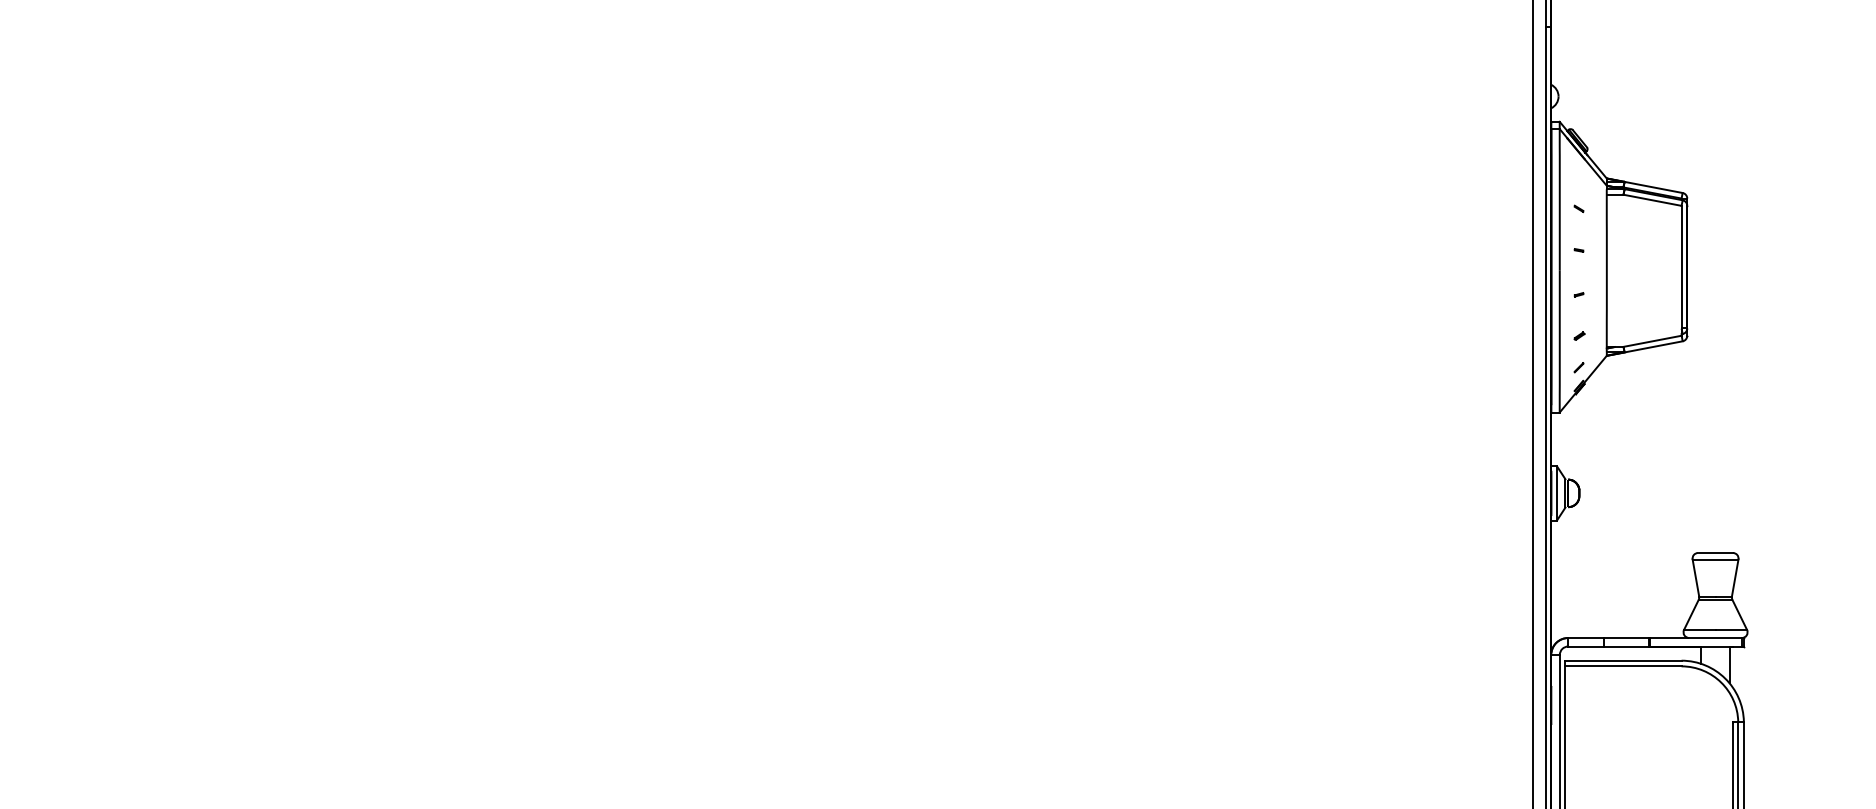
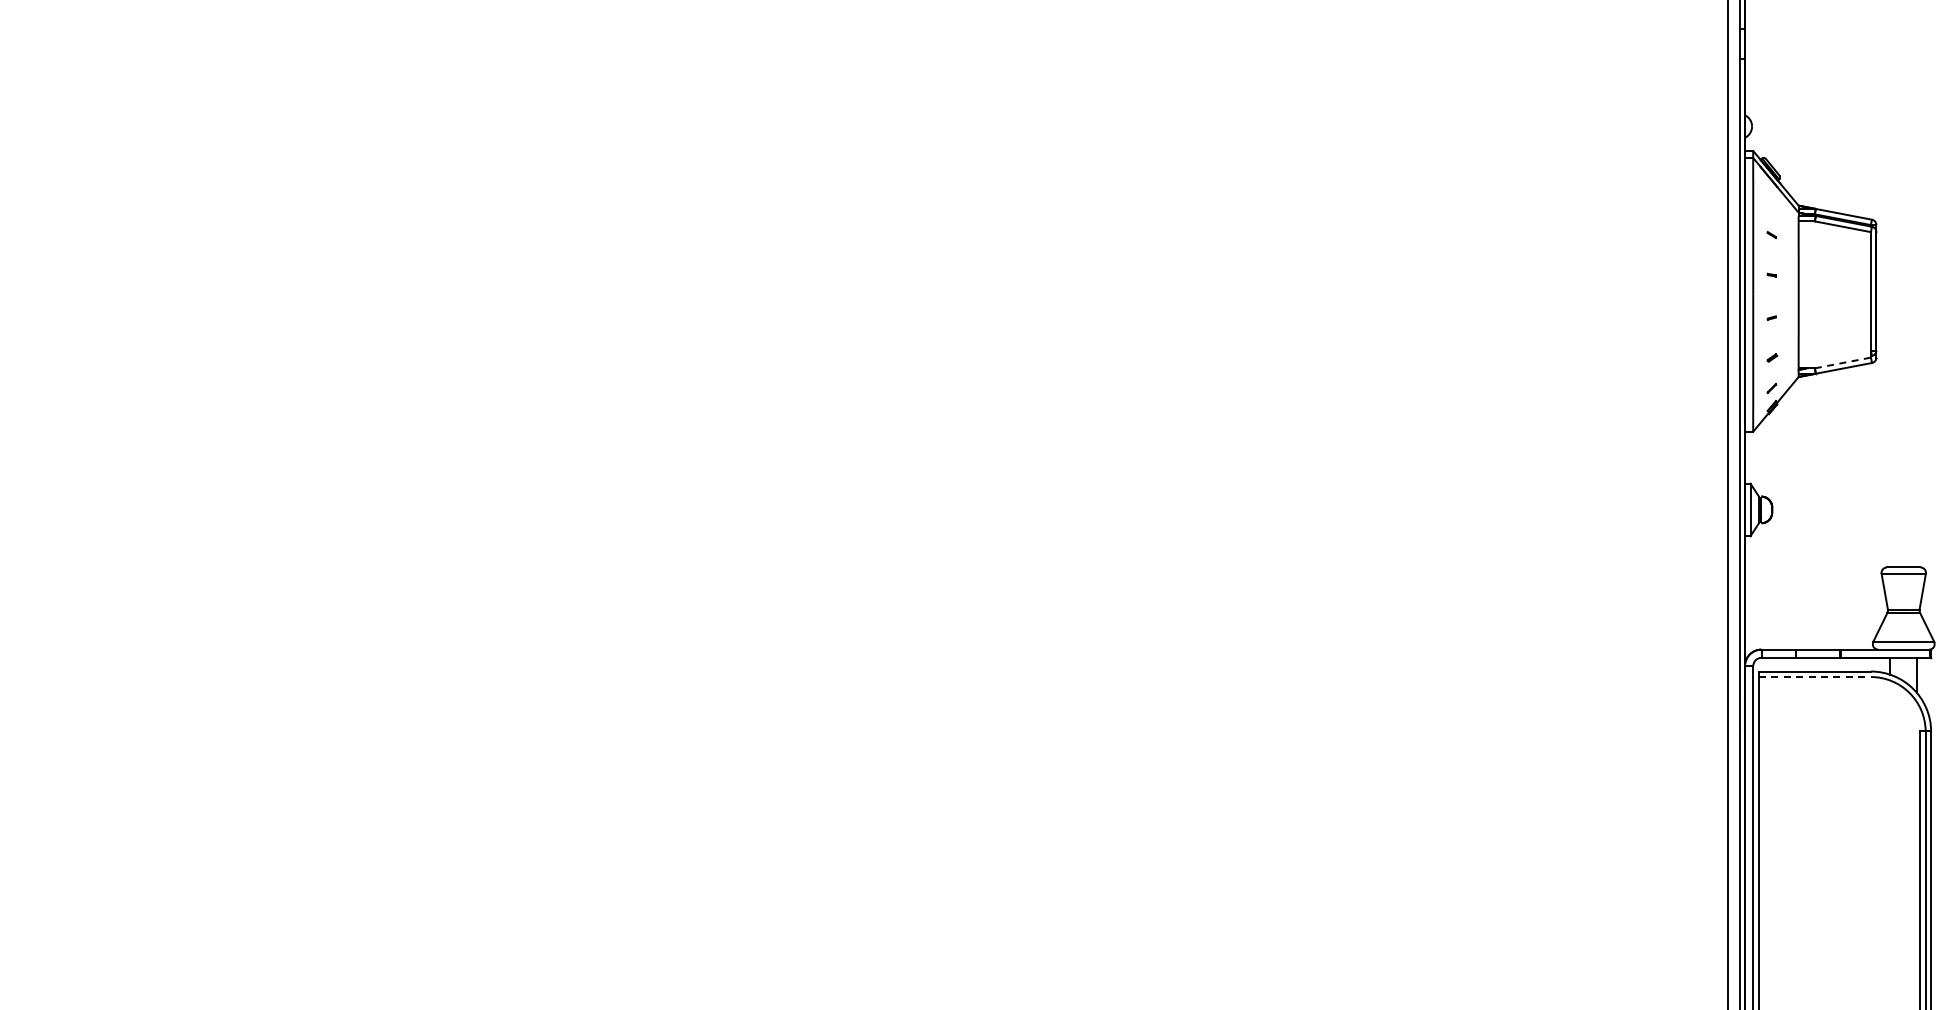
line: (1652, 340) -> (1842, 362), solid -> dashed
line: (1624, 666) -> (1815, 677), solid -> dashed

